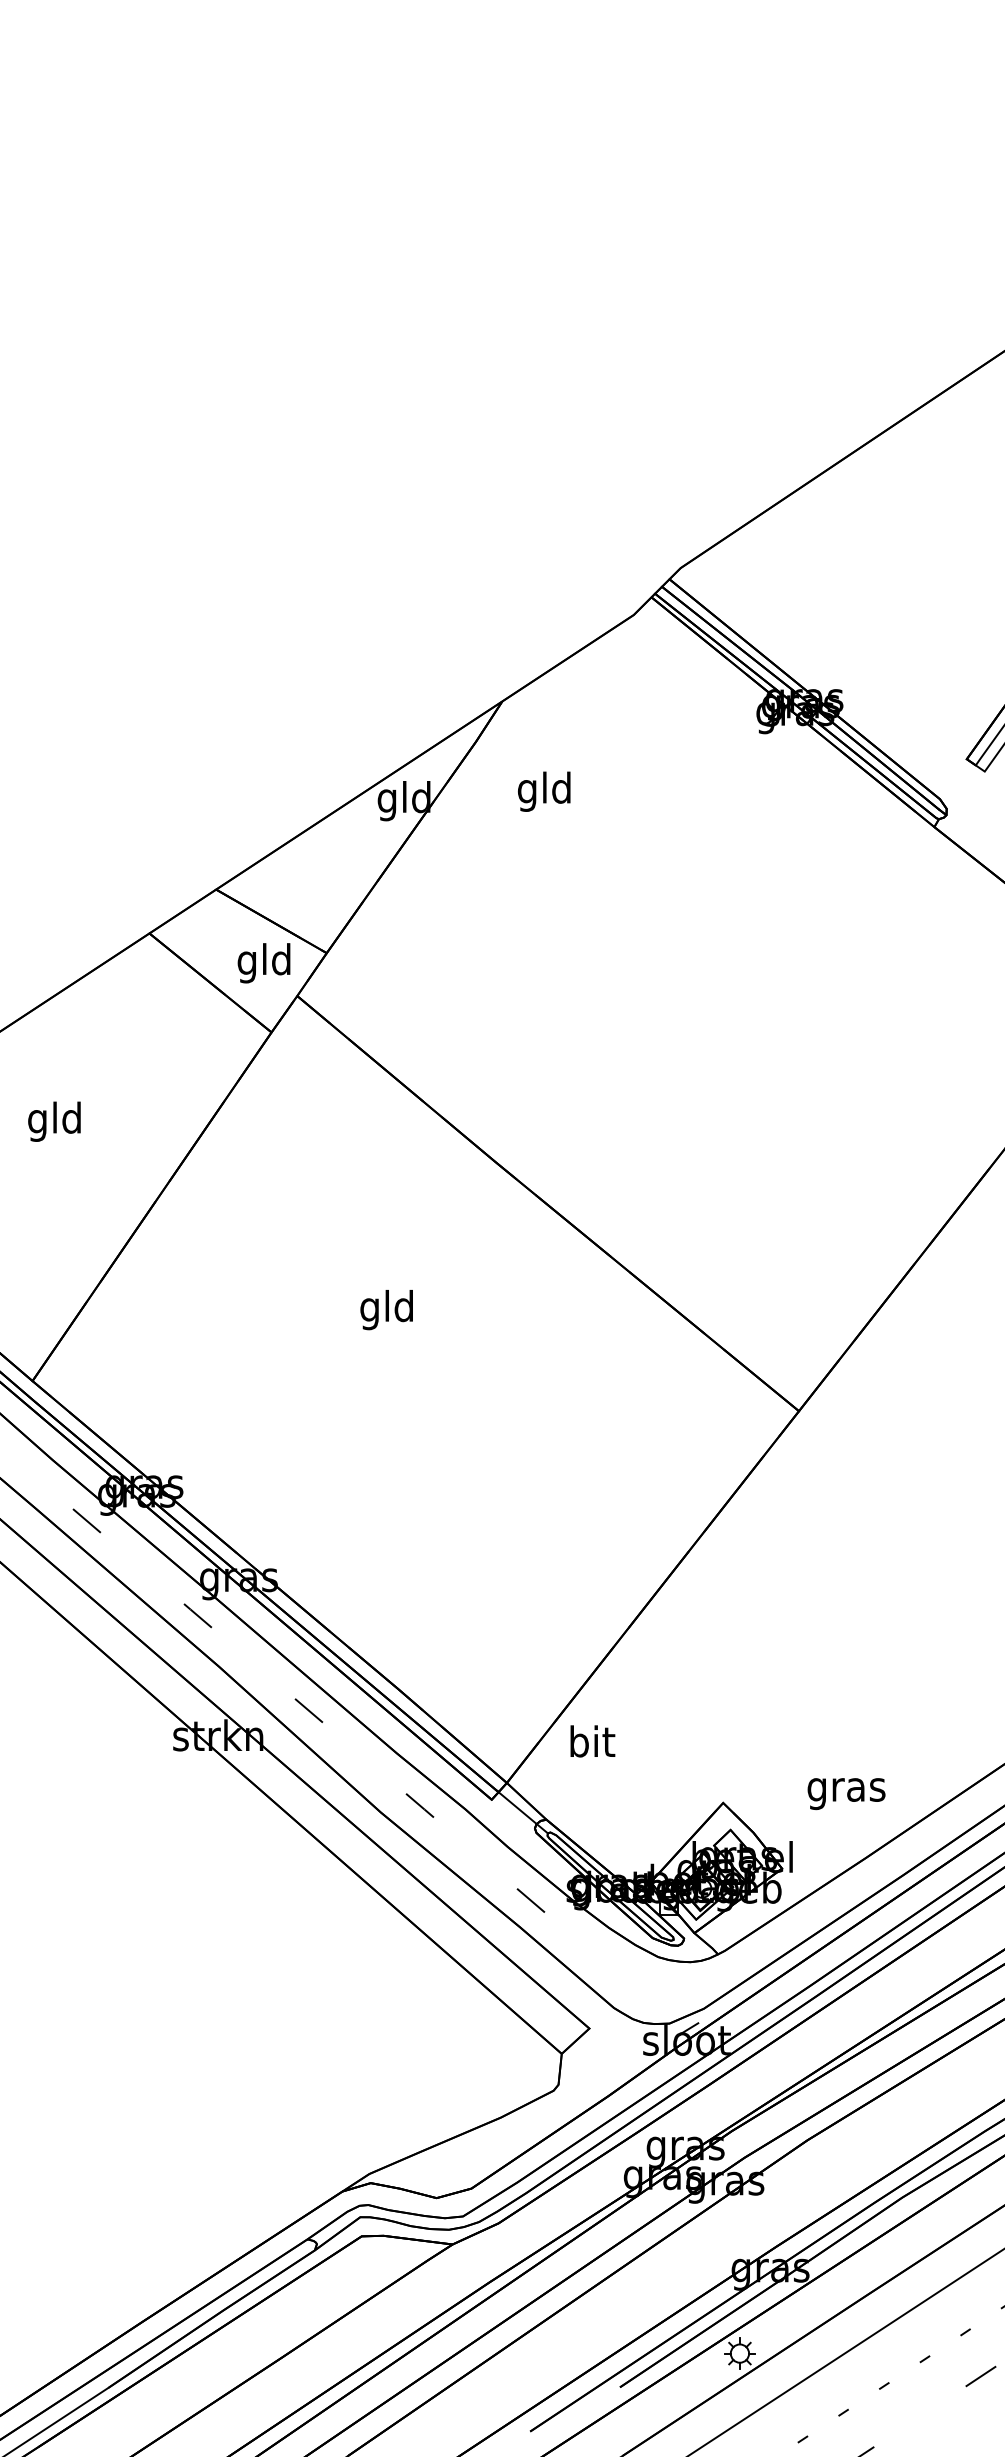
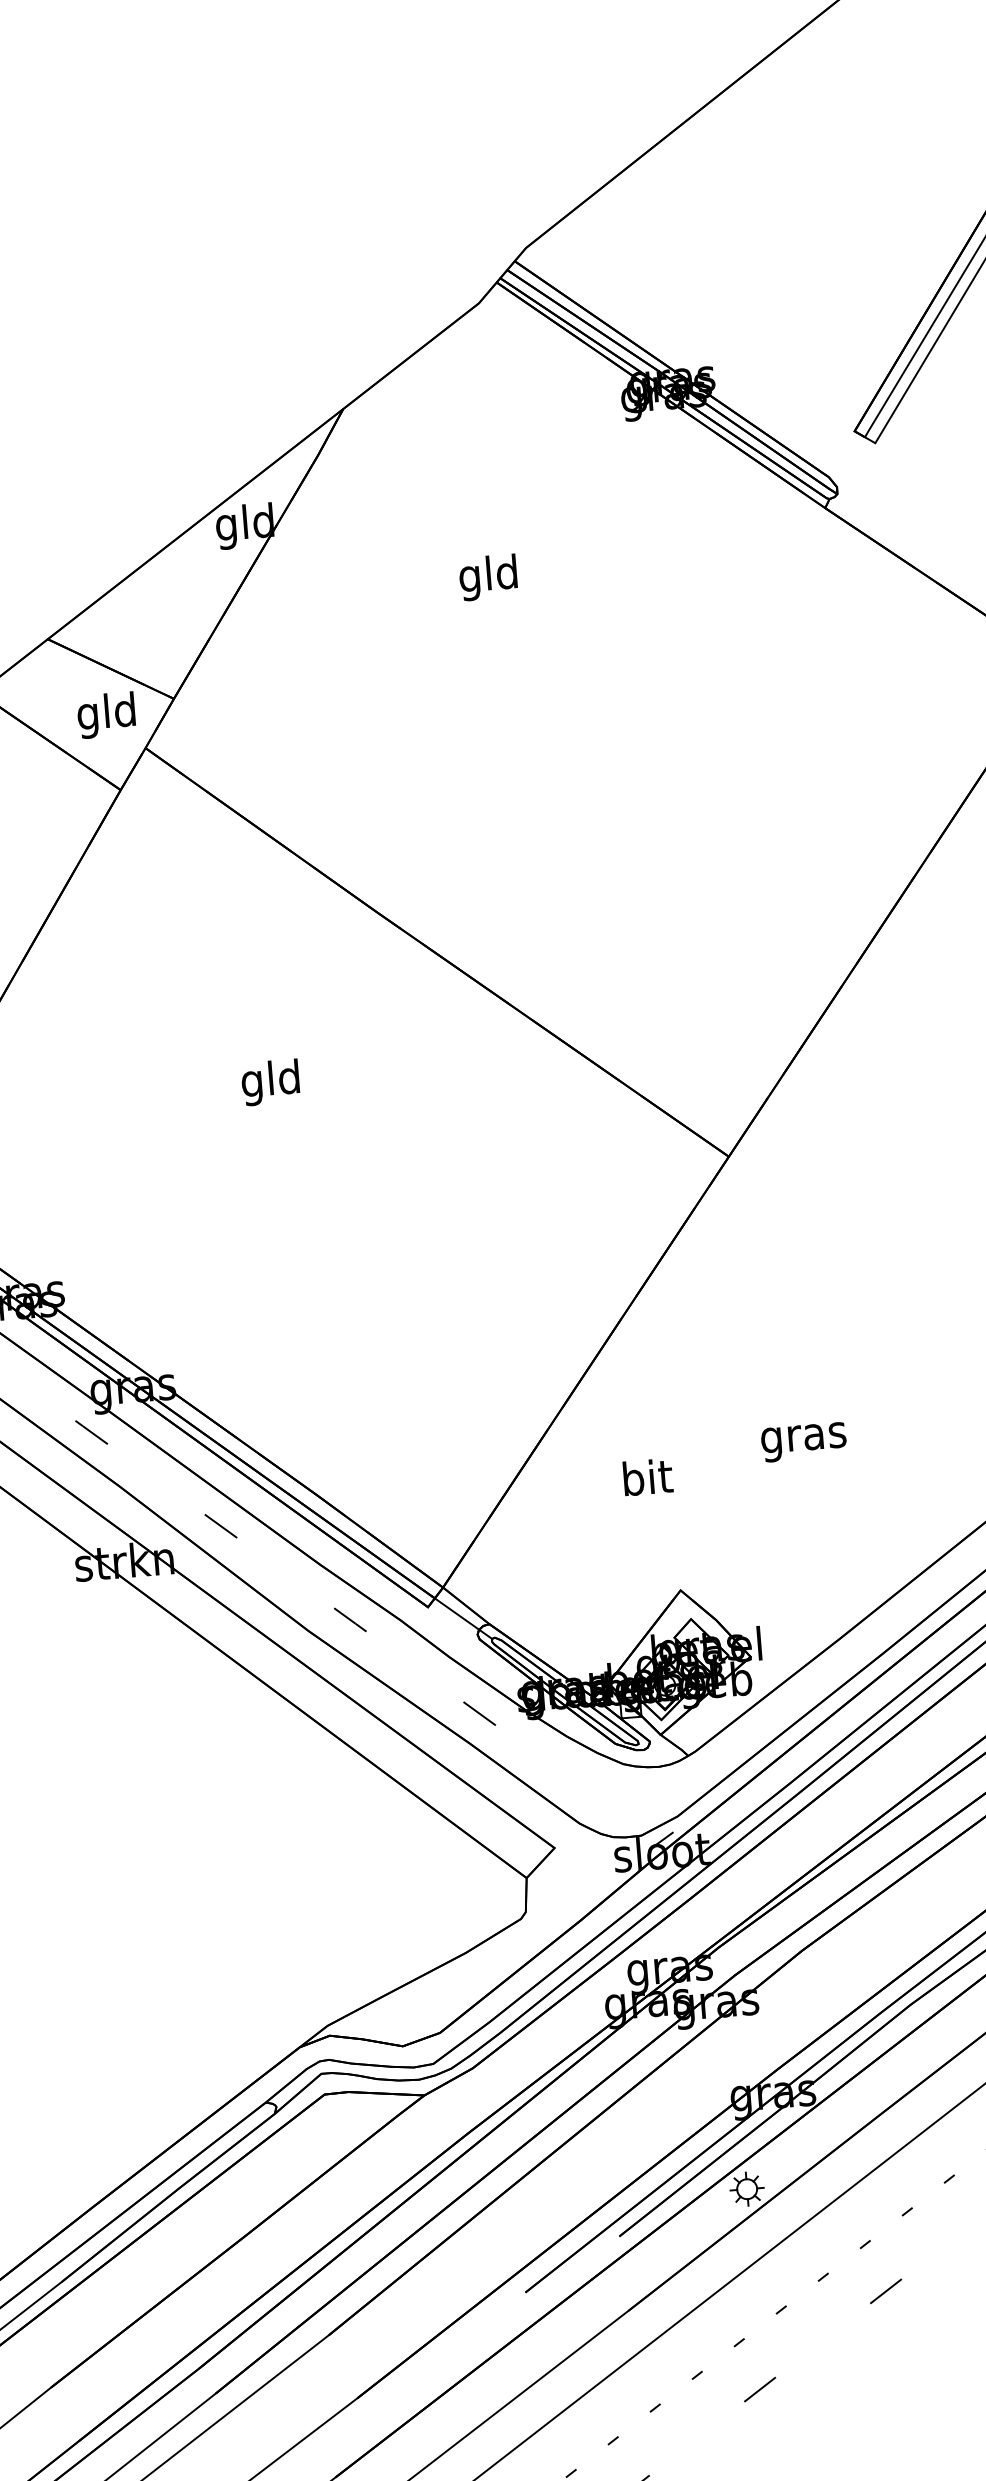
text: (544, 791) -> (488, 577), moved
text: (592, 1741) -> (647, 1477), moved
text: (846, 1794) -> (804, 1442), moved

